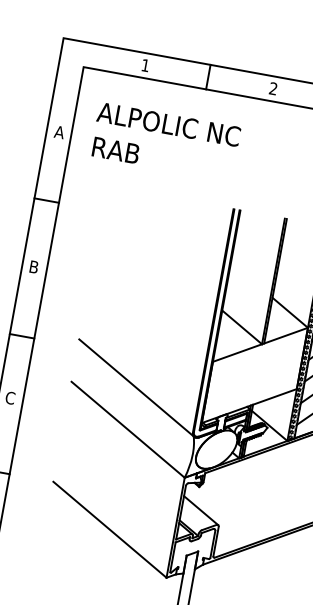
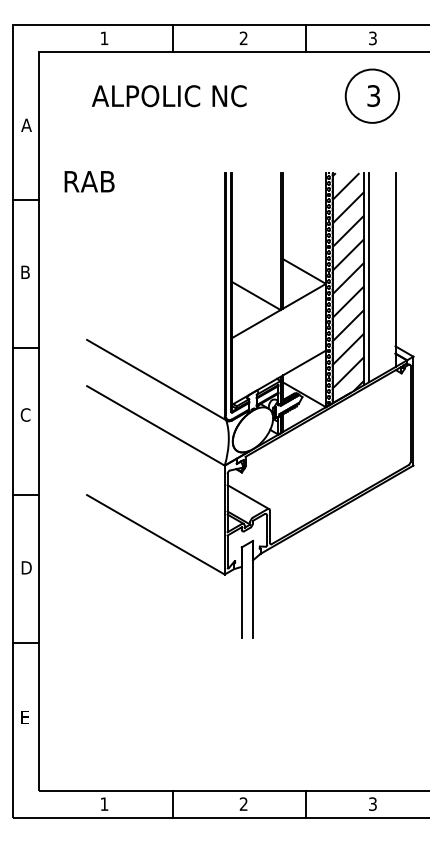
text: (168, 124) -> (168, 96), moved
text: (115, 150) -> (89, 181), moved

